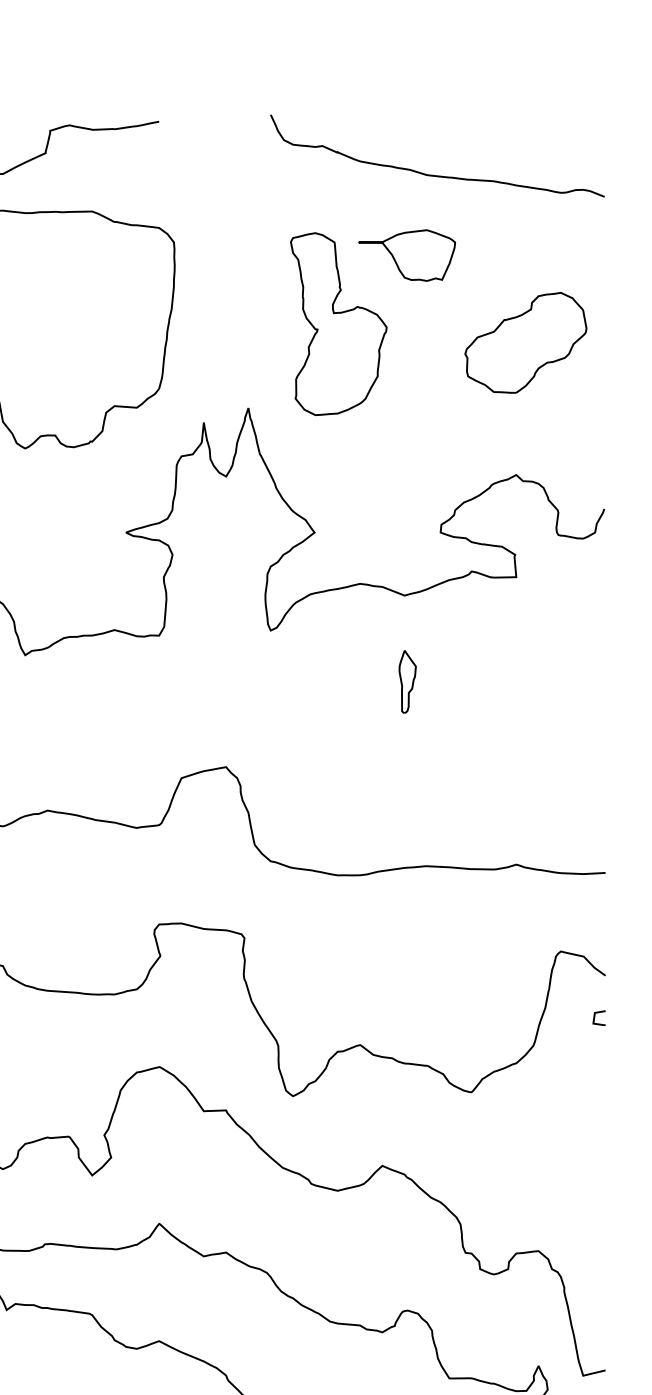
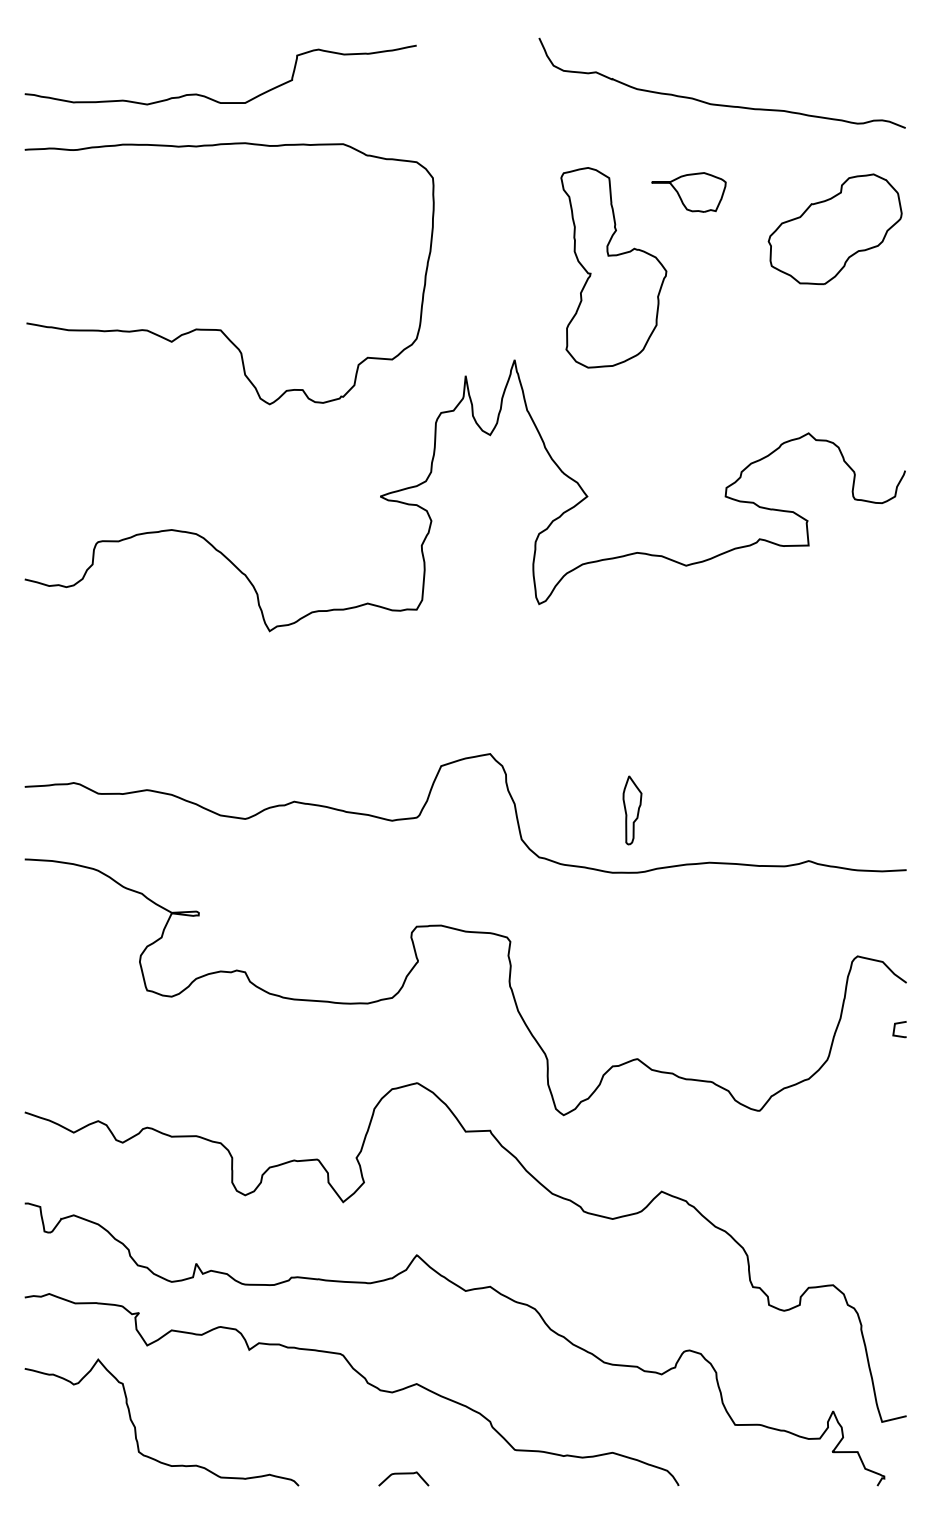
part: (406, 255) -> (688, 192), size x0.7
part: (525, 343) -> (834, 229), moved
part: (407, 681) -> (632, 810), moved

